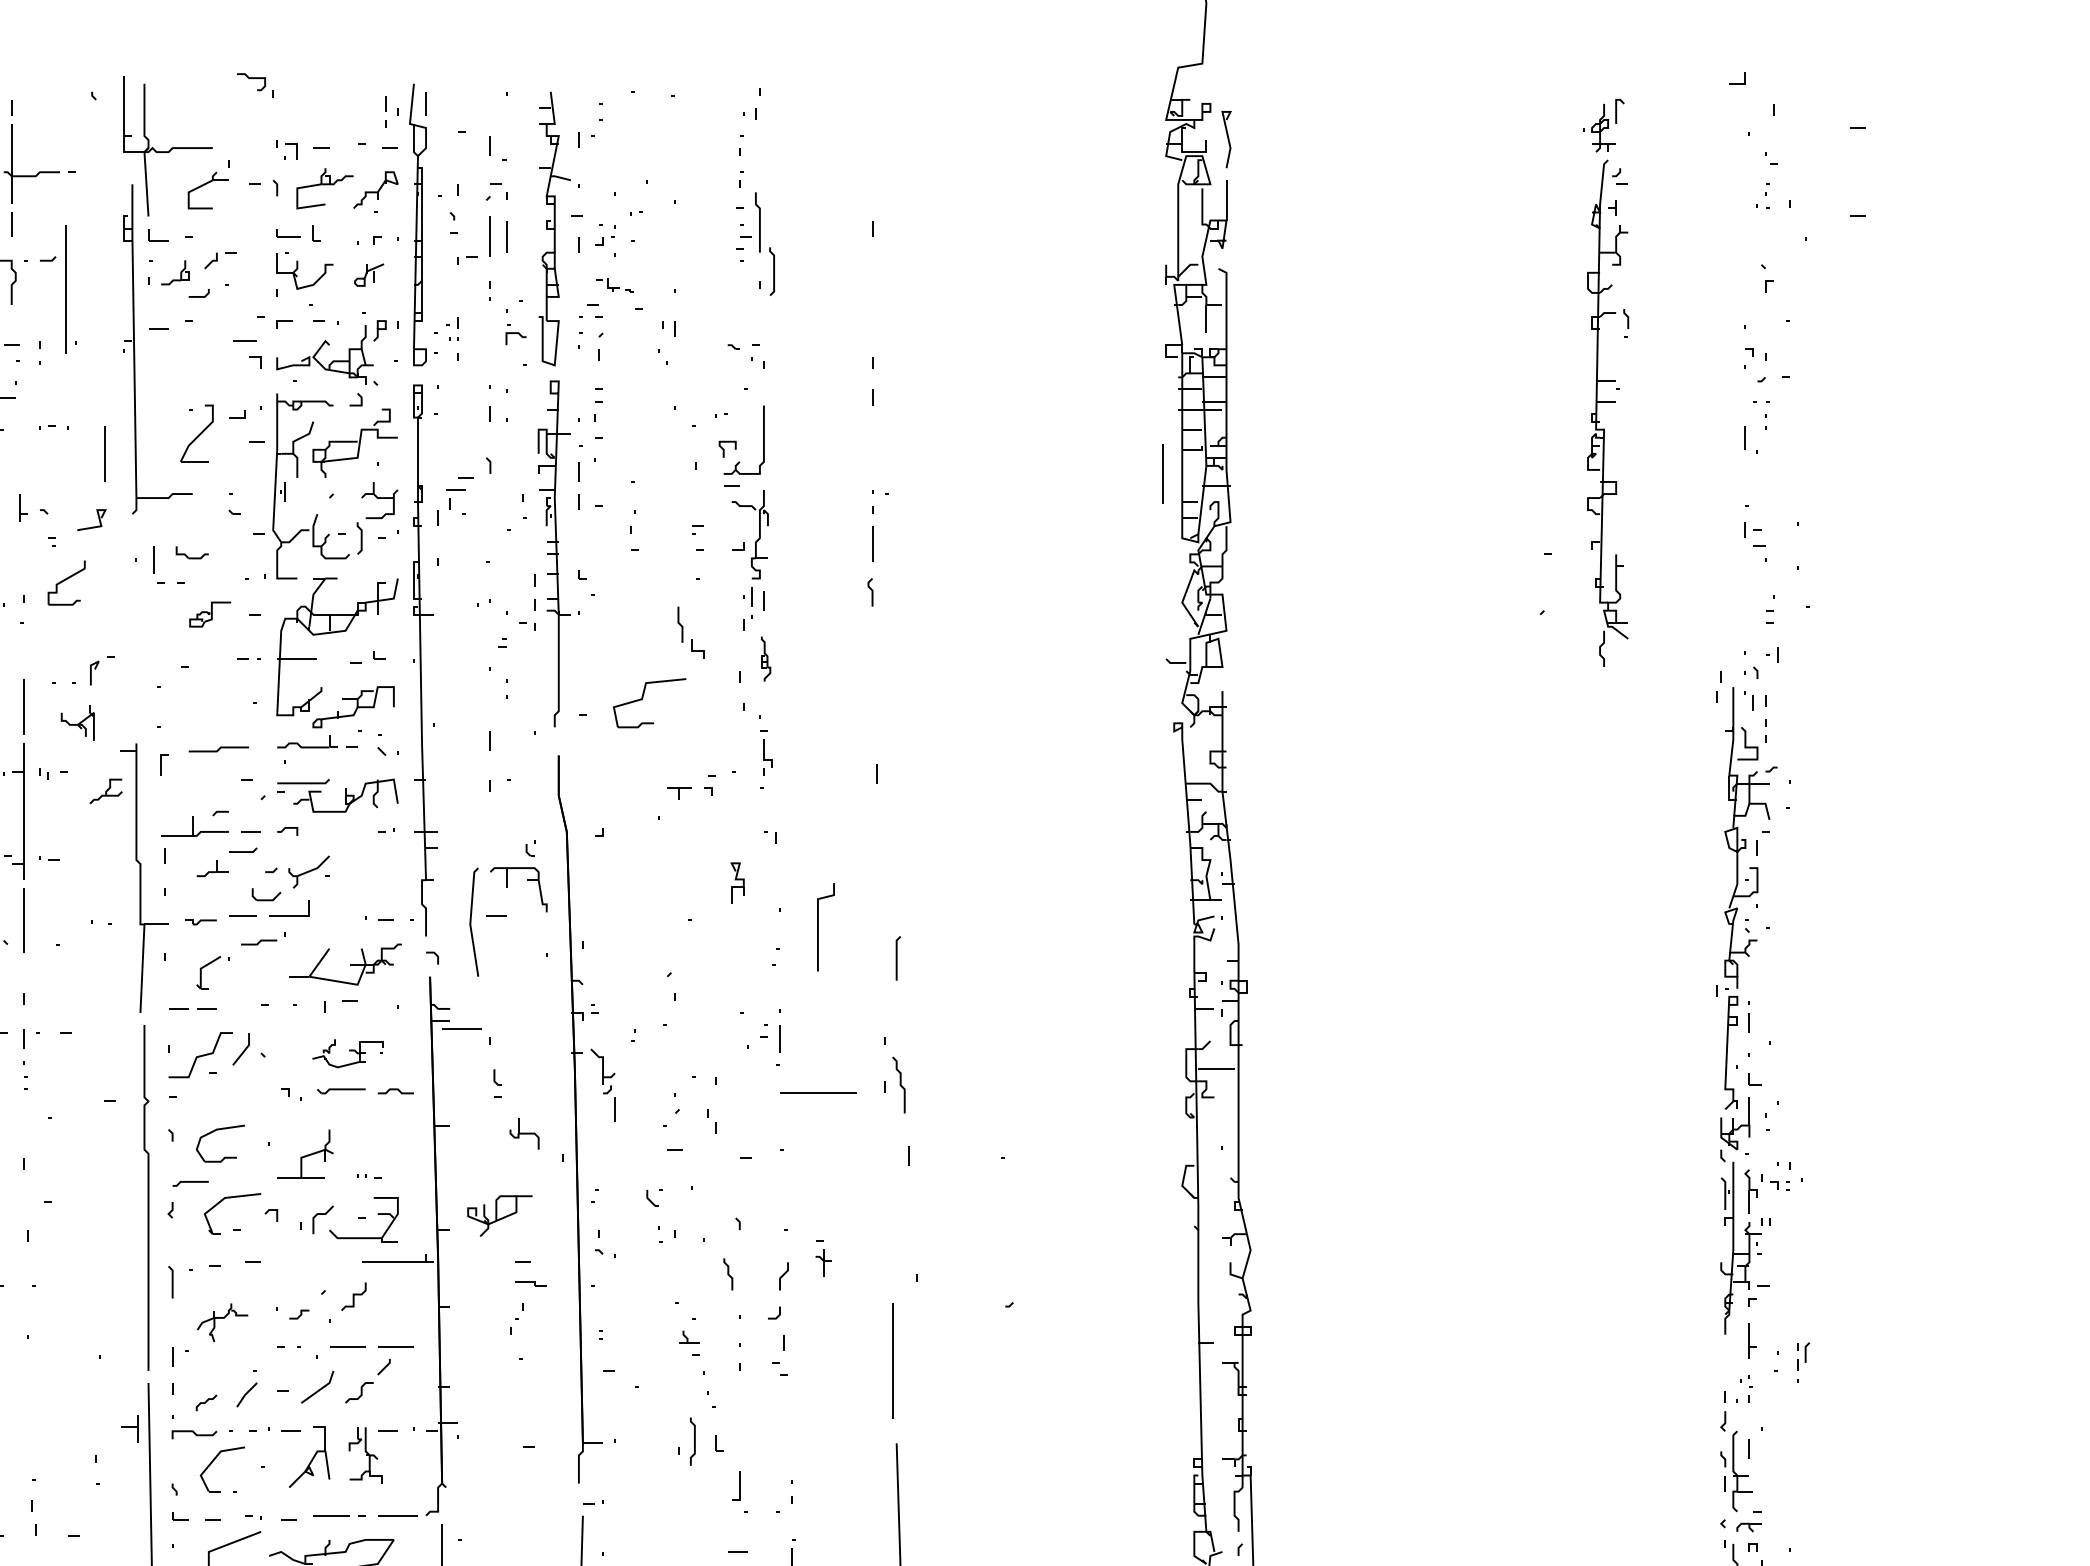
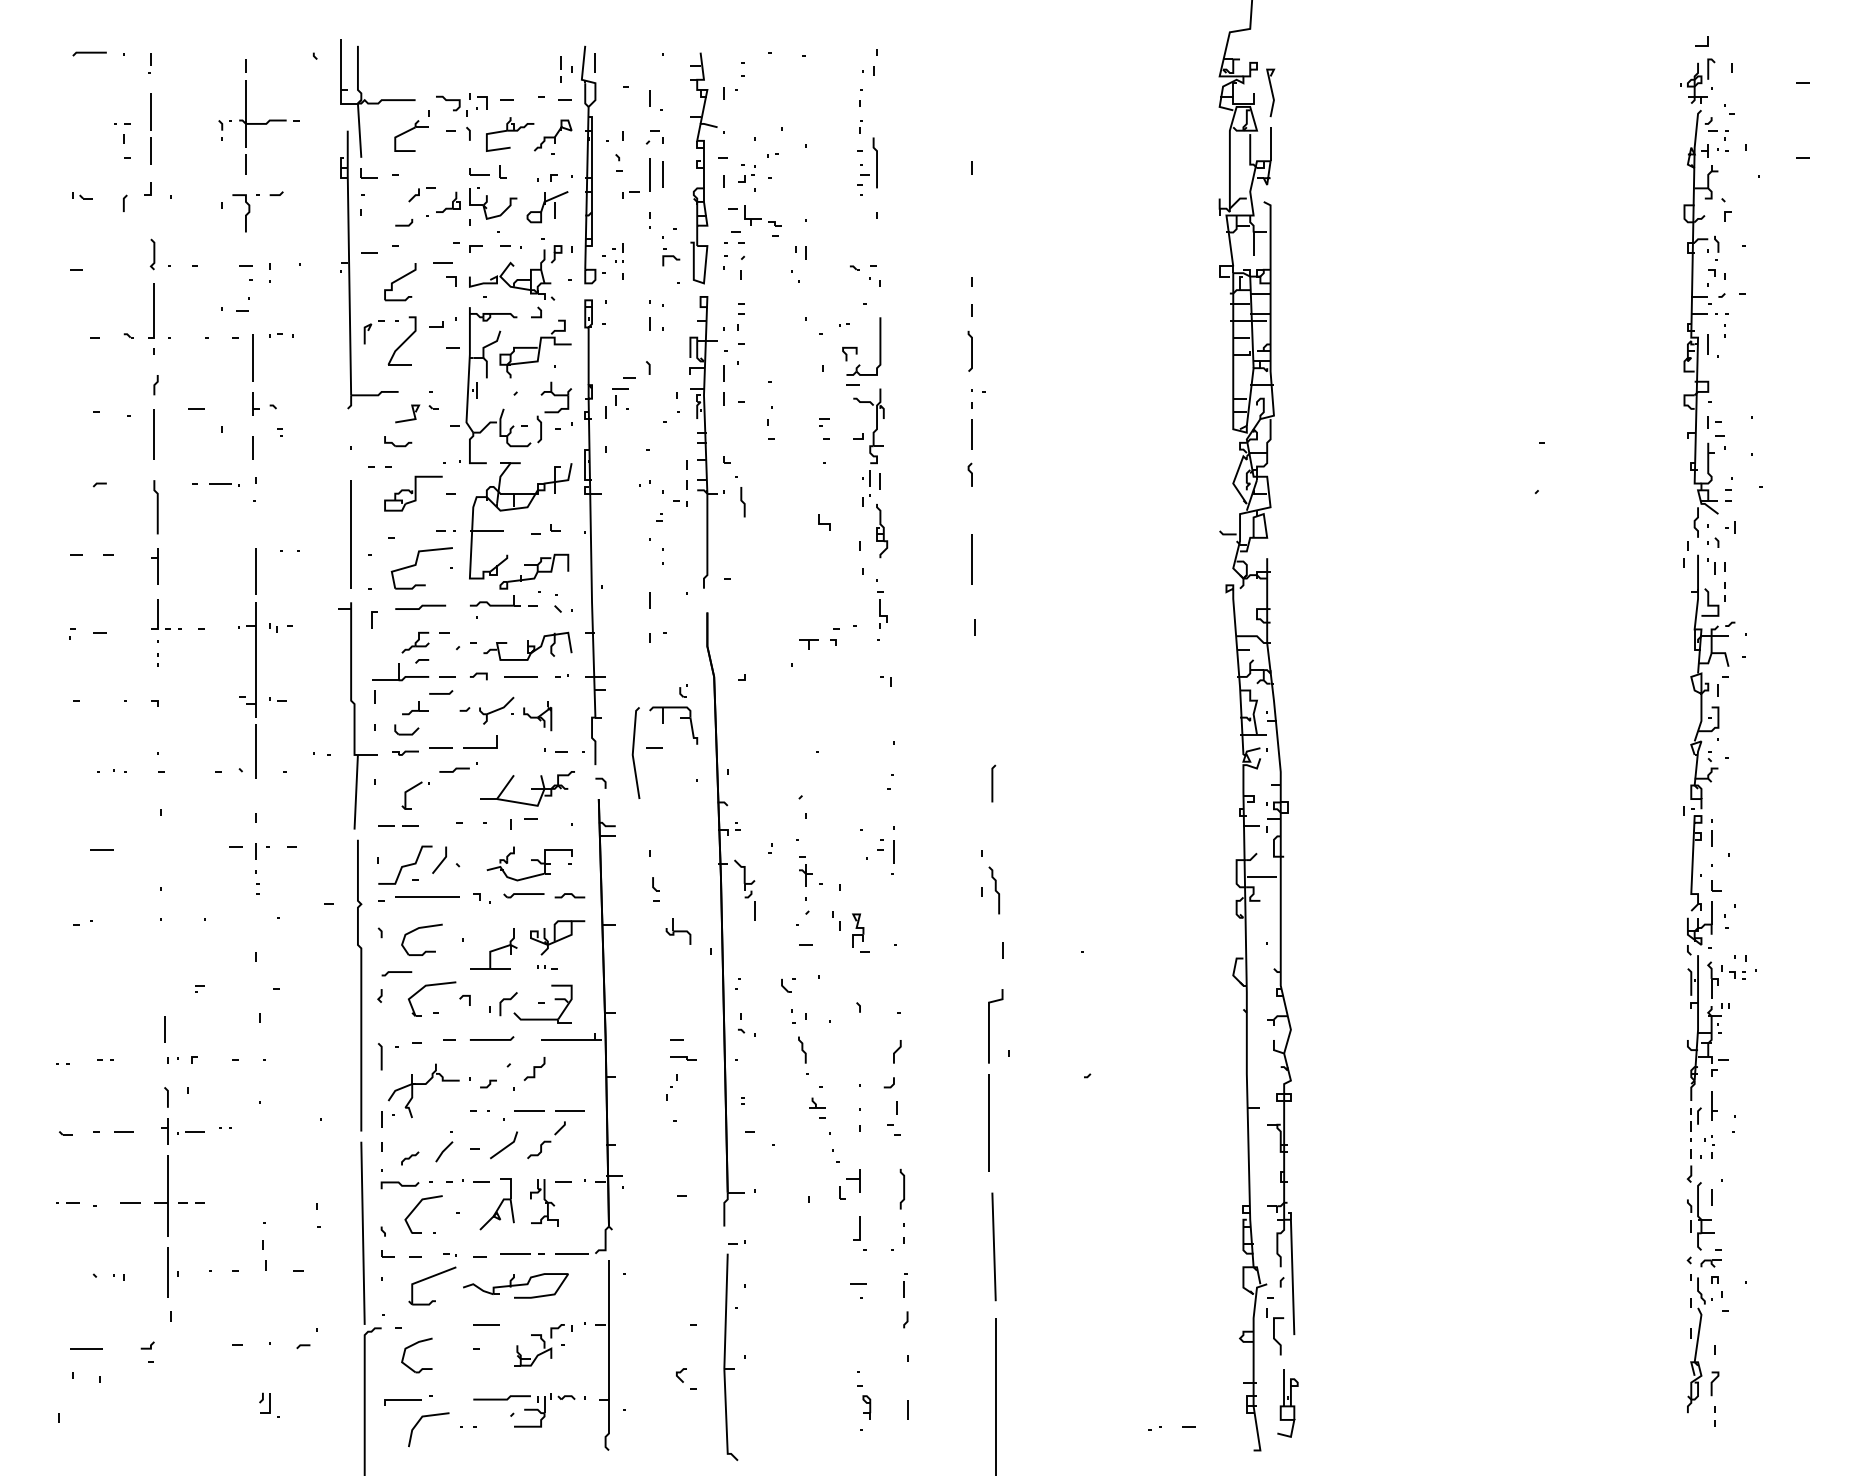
part: (255, 84) -> (451, 105), moved
line: (773, 270) -> (971, 350), moved
part: (175, 271) -> (448, 201), moved
part: (369, 275) -> (547, 207), size x1.67
part: (614, 284) -> (754, 215), size x1.67
line: (65, 289) -> (350, 534), moved
part: (1605, 382) -> (1699, 297), moved
line: (104, 453) -> (252, 357), moved
line: (1162, 473) -> (971, 559), moved
line: (97, 517) -> (412, 411), moved
line: (153, 559) -> (252, 447), moved
part: (66, 583) -> (400, 282), moved
part: (210, 614) -> (413, 493), size x1.67
line: (679, 625) -> (742, 502), moved
part: (766, 659) -> (882, 531), size x1.43
part: (101, 671) -> (373, 332), moved
part: (649, 703) -> (421, 568), moved
part: (77, 723) -> (537, 716), moved
line: (304, 782) -> (492, 1039), moved
part: (106, 791) -> (415, 642), moved
part: (737, 882) -> (858, 930), moved
part: (266, 894) -> (406, 729), moved
line: (818, 927) -> (989, 1026), moved
line: (461, 1028) -> (520, 676), moved
part: (347, 1053) -> (529, 863), size x1.43
line: (818, 1092) -> (427, 896), moved
part: (499, 1215) -> (557, 937), moved
part: (823, 1258) -> (805, 871), moved
curve: (728, 1273) -> (802, 1049), moved
part: (222, 1322) -> (423, 1090), size x1.67
part: (1802, 1362) -> (1695, 1124), moved
part: (129, 1428) -> (853, 1180), moved
curve: (694, 1440) -> (903, 1188), moved

